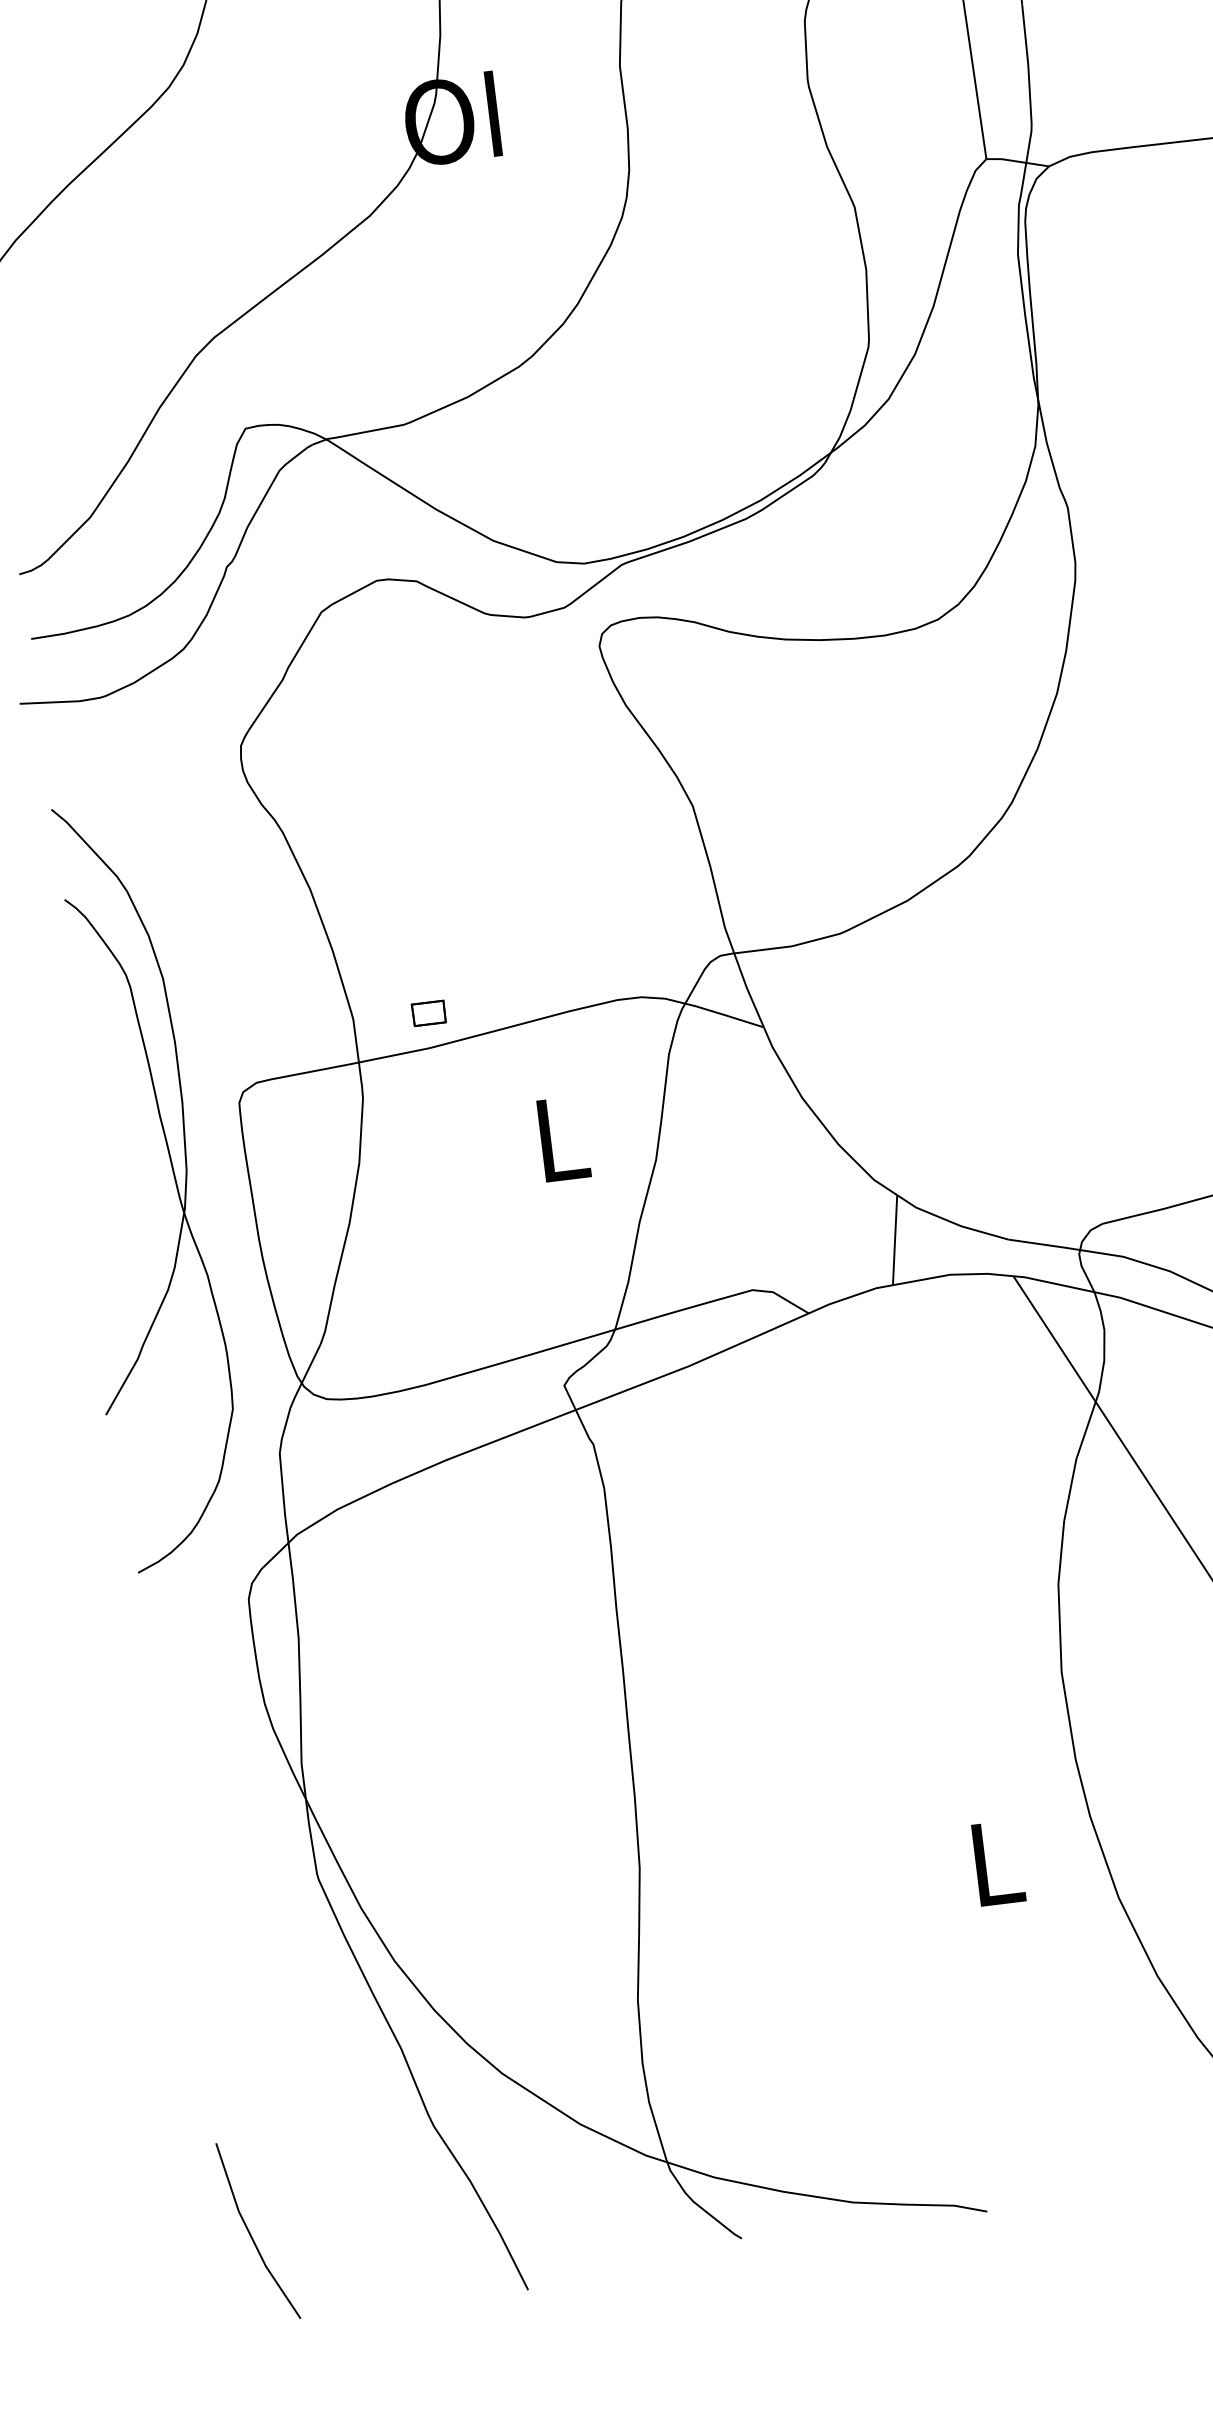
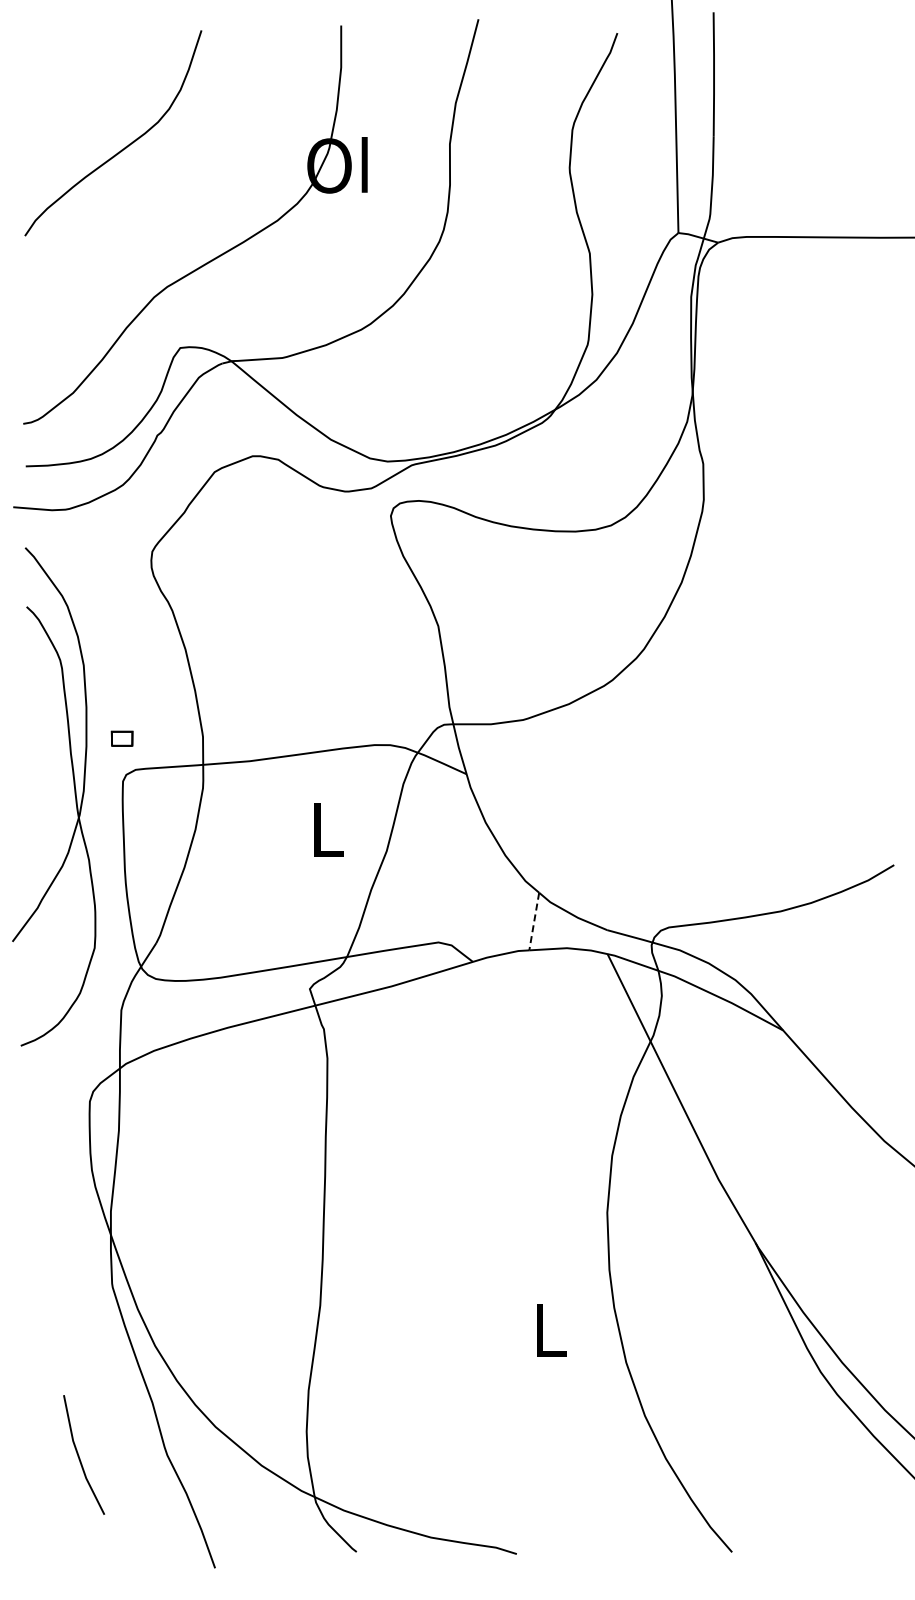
part: (427, 1013) -> (121, 738), moved
part: (173, 1179) -> (74, 795), moved
line: (895, 1240) -> (534, 921), solid -> dashed
line: (251, 2232) -> (79, 1455), moved

